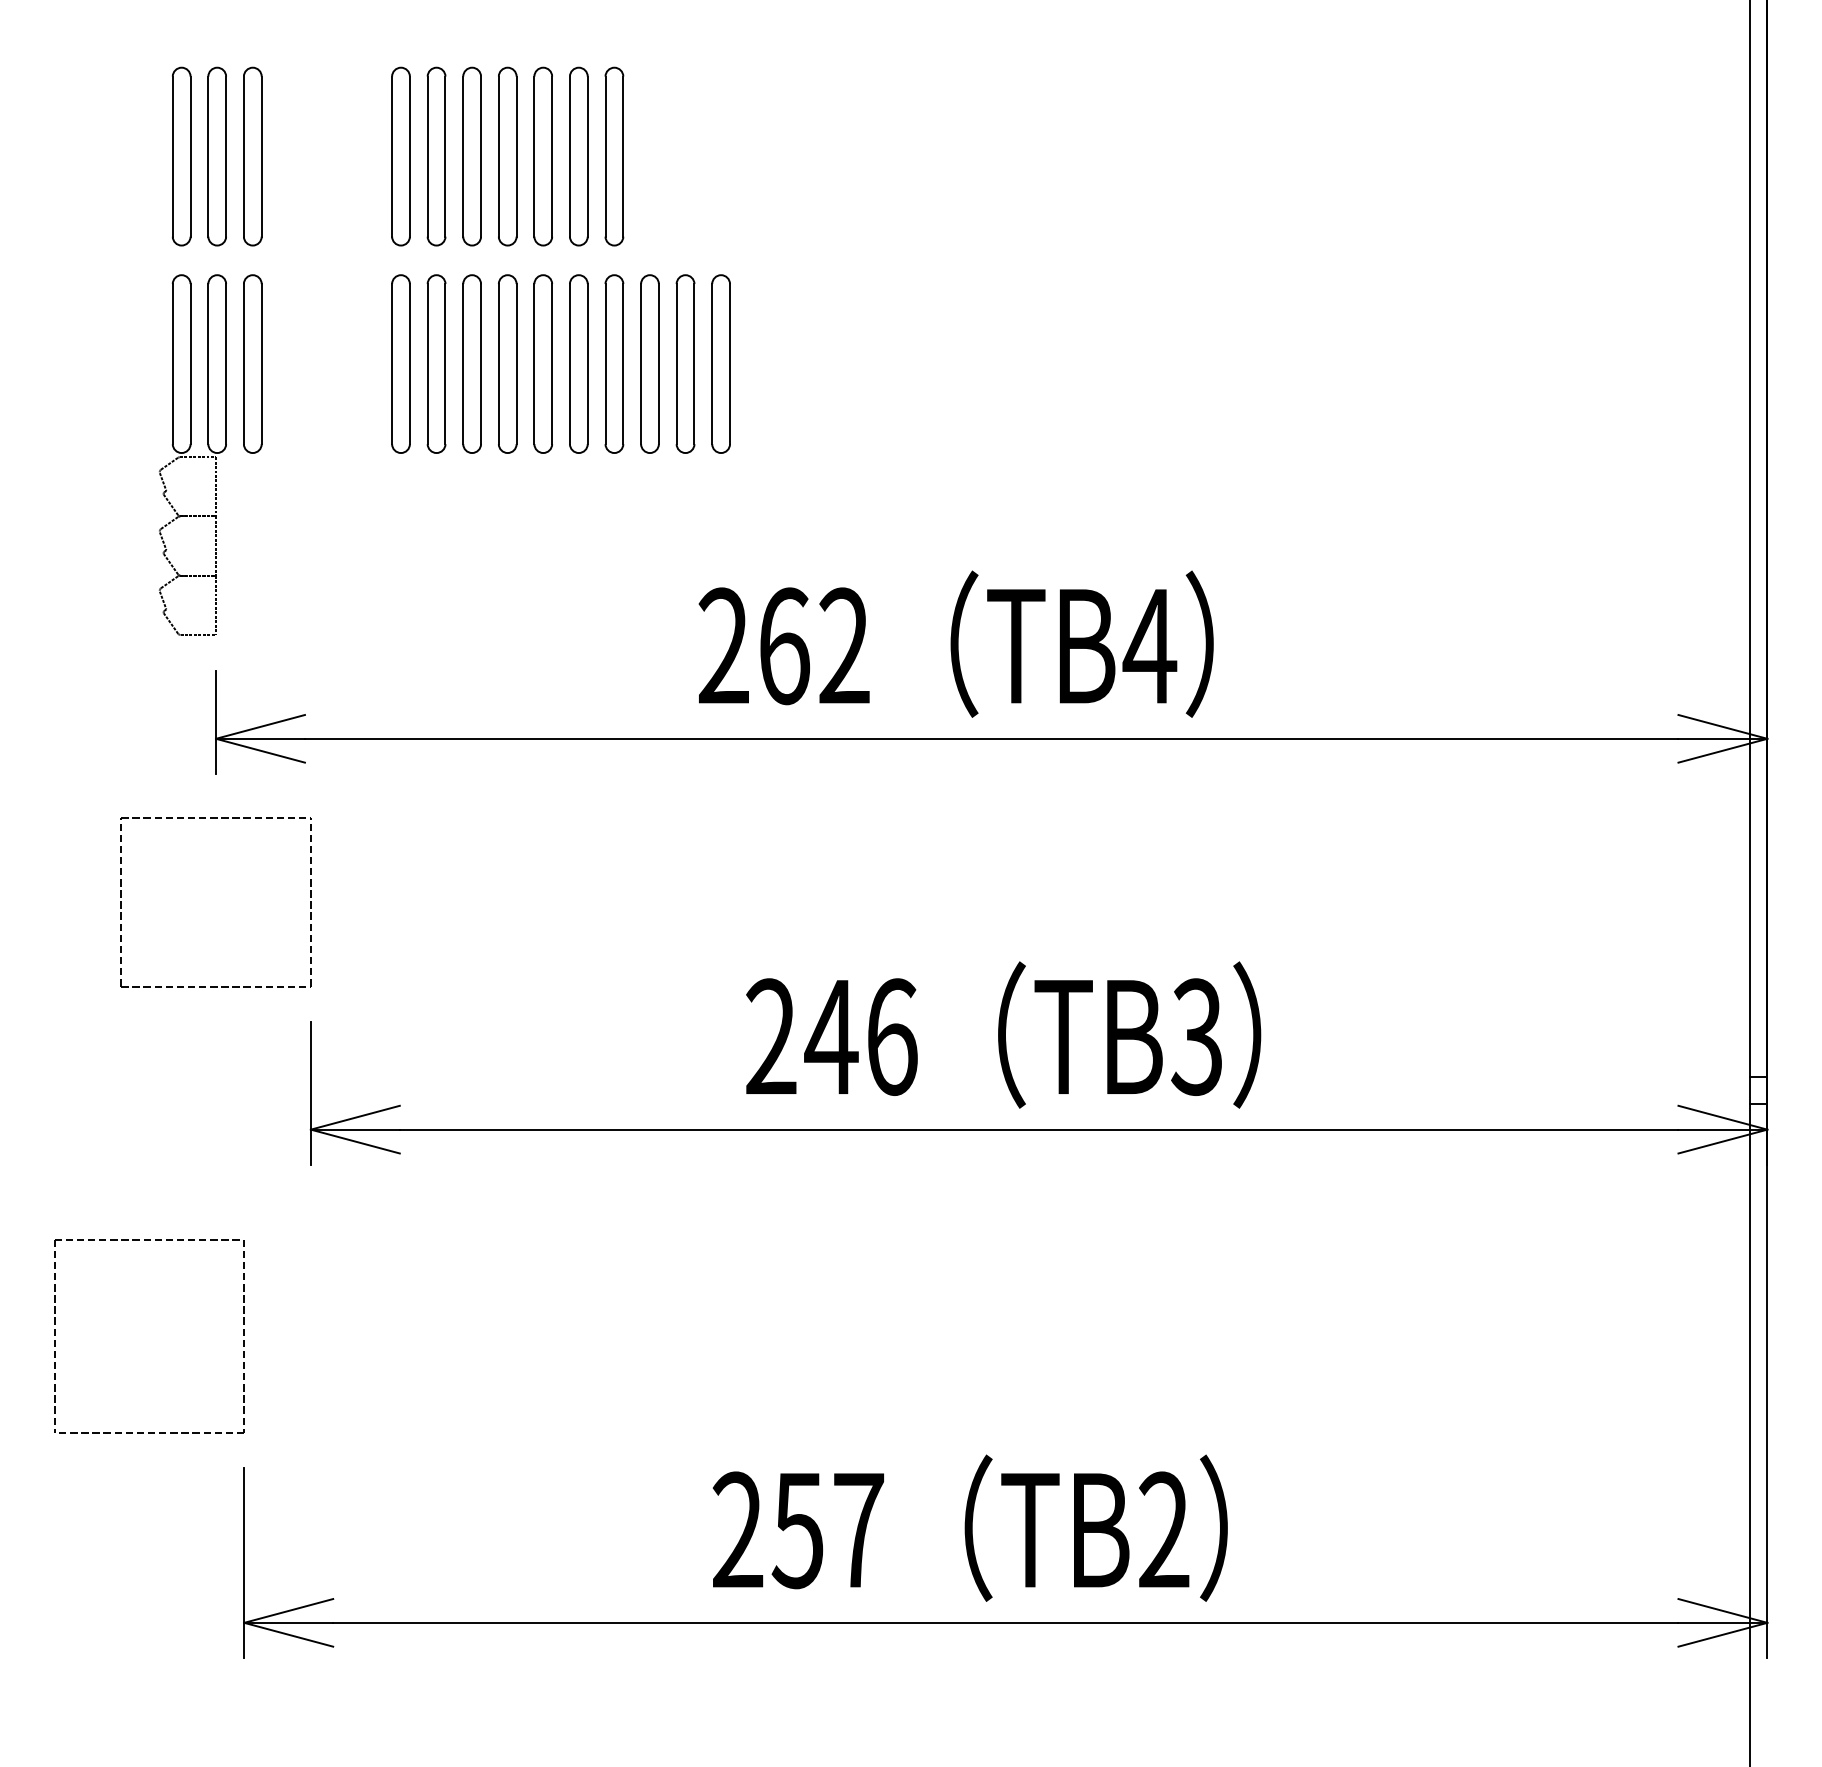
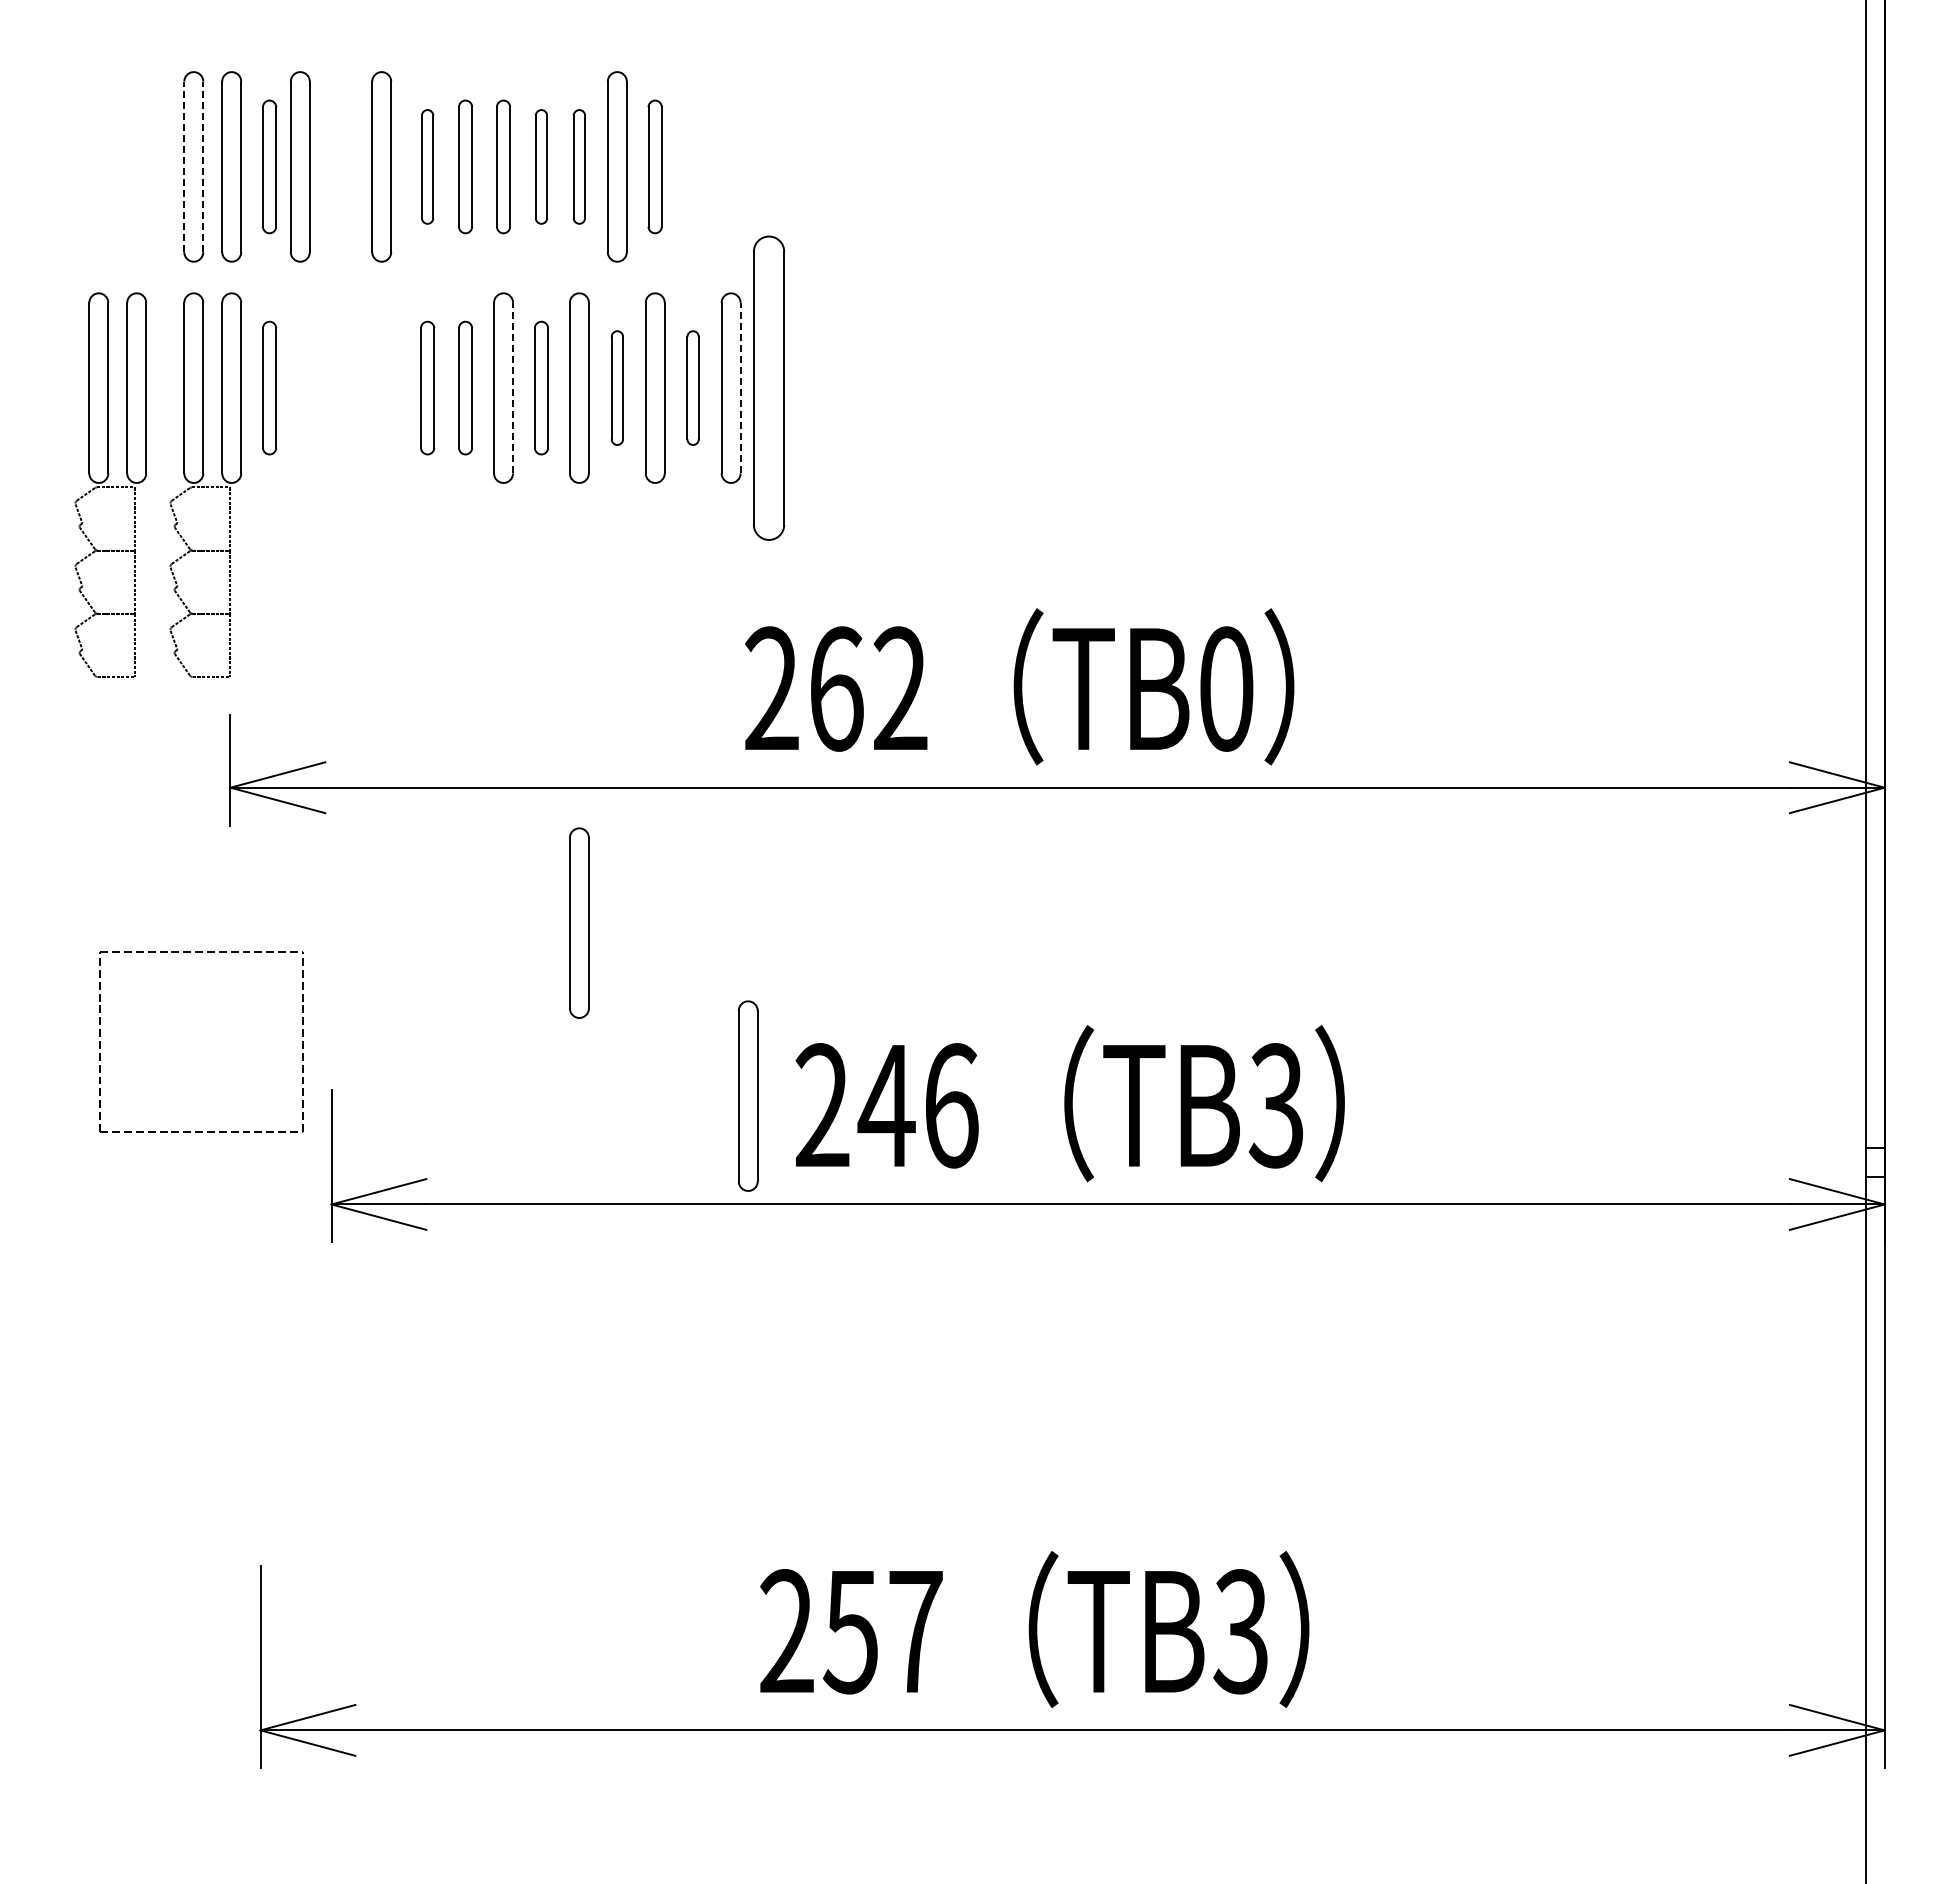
line: (172, 156) -> (184, 166), solid -> dashed
line: (190, 156) -> (203, 166), solid -> dashed
part: (252, 156) -> (269, 166), size x0.7
part: (281, 156) -> (300, 166), added
part: (357, 156) -> (381, 166), added
part: (400, 156) -> (427, 166), size x0.6
part: (436, 156) -> (465, 166), size x0.7
part: (472, 156) -> (503, 166), size x0.7
part: (507, 156) -> (541, 166), size x0.6
part: (543, 156) -> (579, 166), size x0.6
part: (613, 156) -> (654, 166), size x0.7
part: (252, 363) -> (269, 387), size x0.7
part: (400, 363) -> (427, 387), size x0.7
part: (436, 363) -> (465, 387), size x0.7
line: (481, 363) -> (513, 387), solid -> dashed
part: (507, 363) -> (541, 387), size x0.7
part: (579, 363) -> (617, 387), size x0.6
part: (649, 363) -> (692, 387), size x0.6
line: (694, 363) -> (740, 387), solid -> dashed
part: (720, 363) -> (768, 387), size x1.6
part: (103, 454) -> (110, 484), added
text: (1150, 645) -> (1226, 688), TB4 -> TB0
part: (216, 818) -> (201, 952), moved
part: (543, 865) -> (579, 922), added
part: (700, 1027) -> (747, 1095), added
part: (54, 1335) -> (58, 1424), removed
text: (1163, 1530) -> (1240, 1631), TB2 -> TB3

